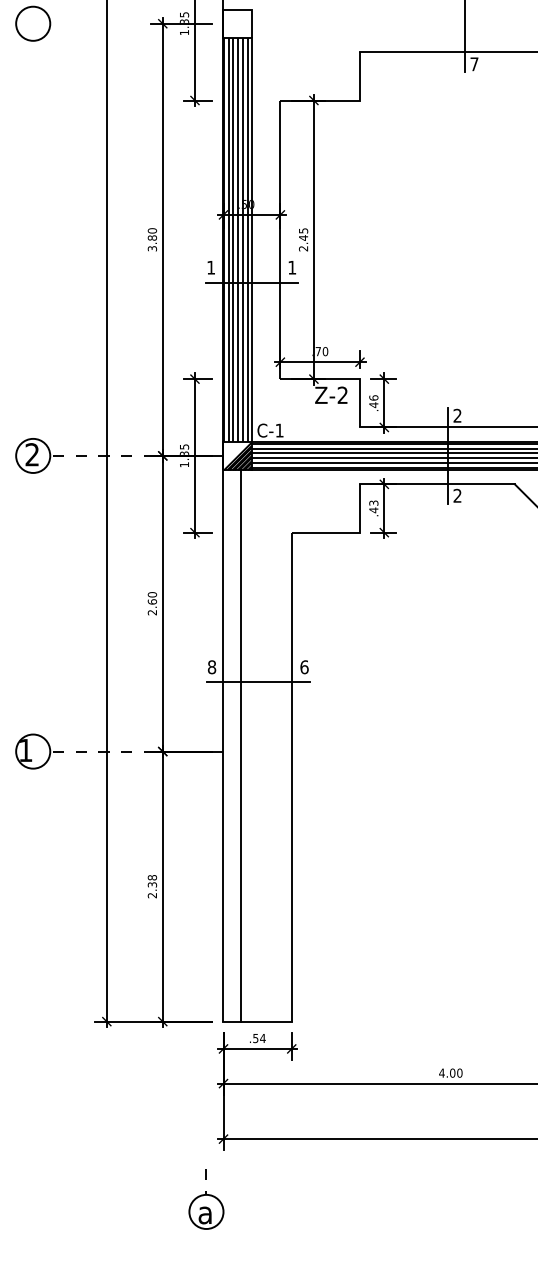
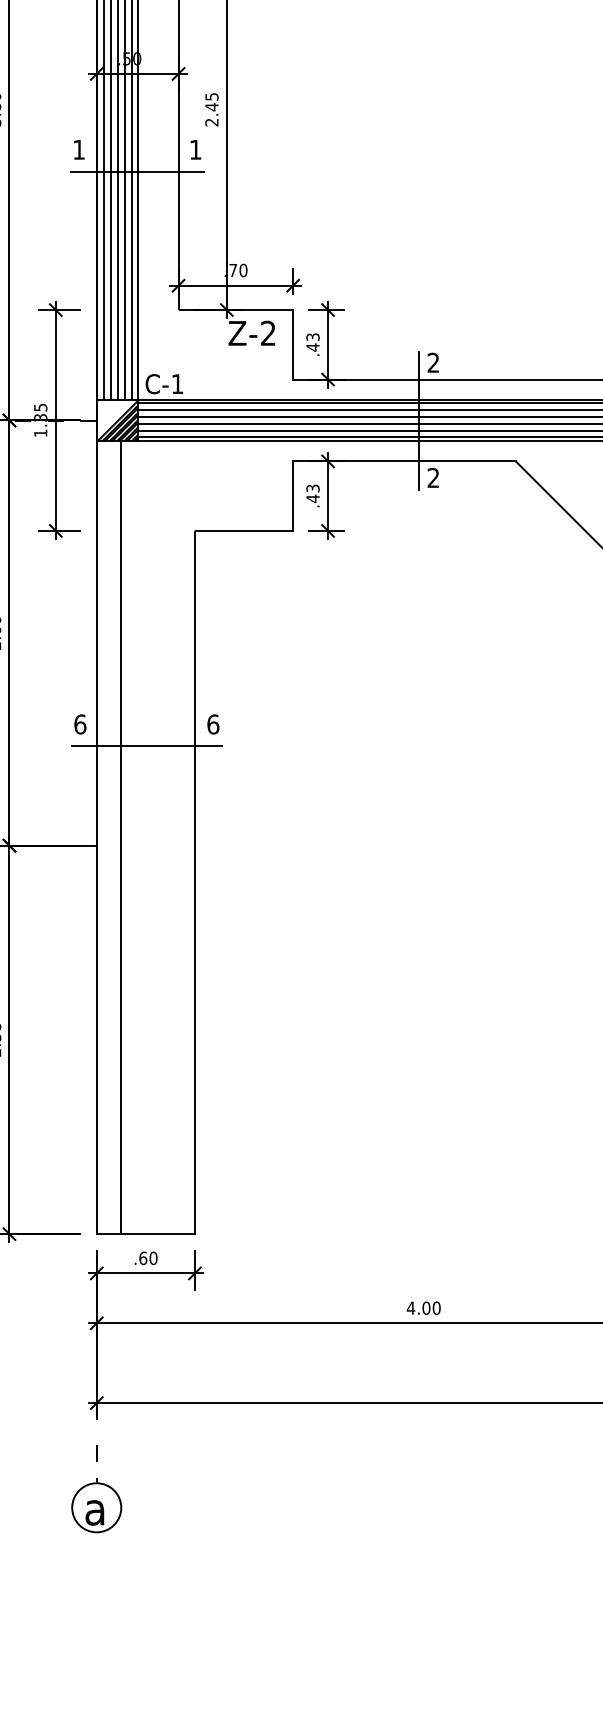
text: (373, 397) -> (312, 336), .46 -> .43
text: (211, 667) -> (79, 724), 8 -> 6
text: (259, 1038) -> (148, 1258), .54 -> .60
part: (206, 1199) -> (96, 1489), moved

